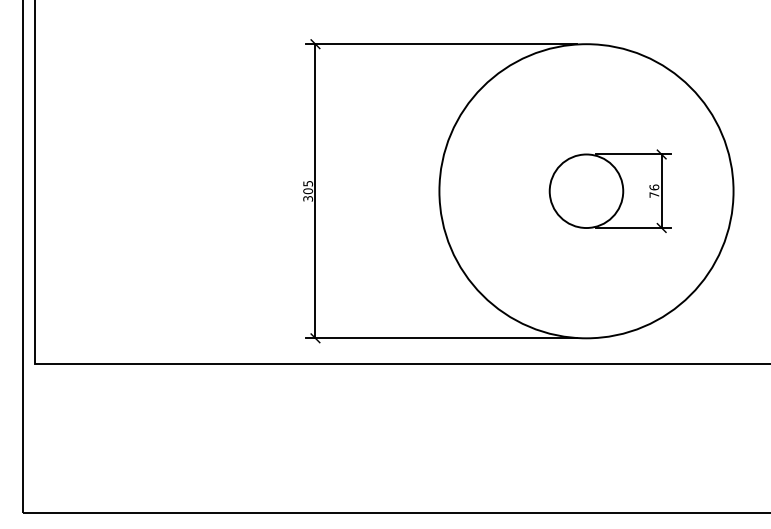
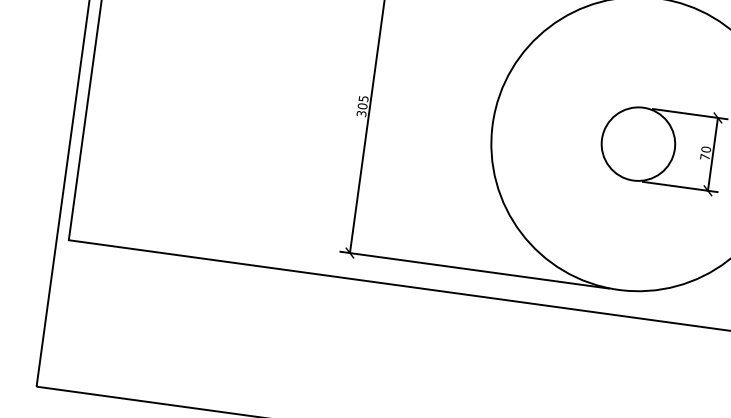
text: (653, 187) -> (705, 149), 76 -> 70

